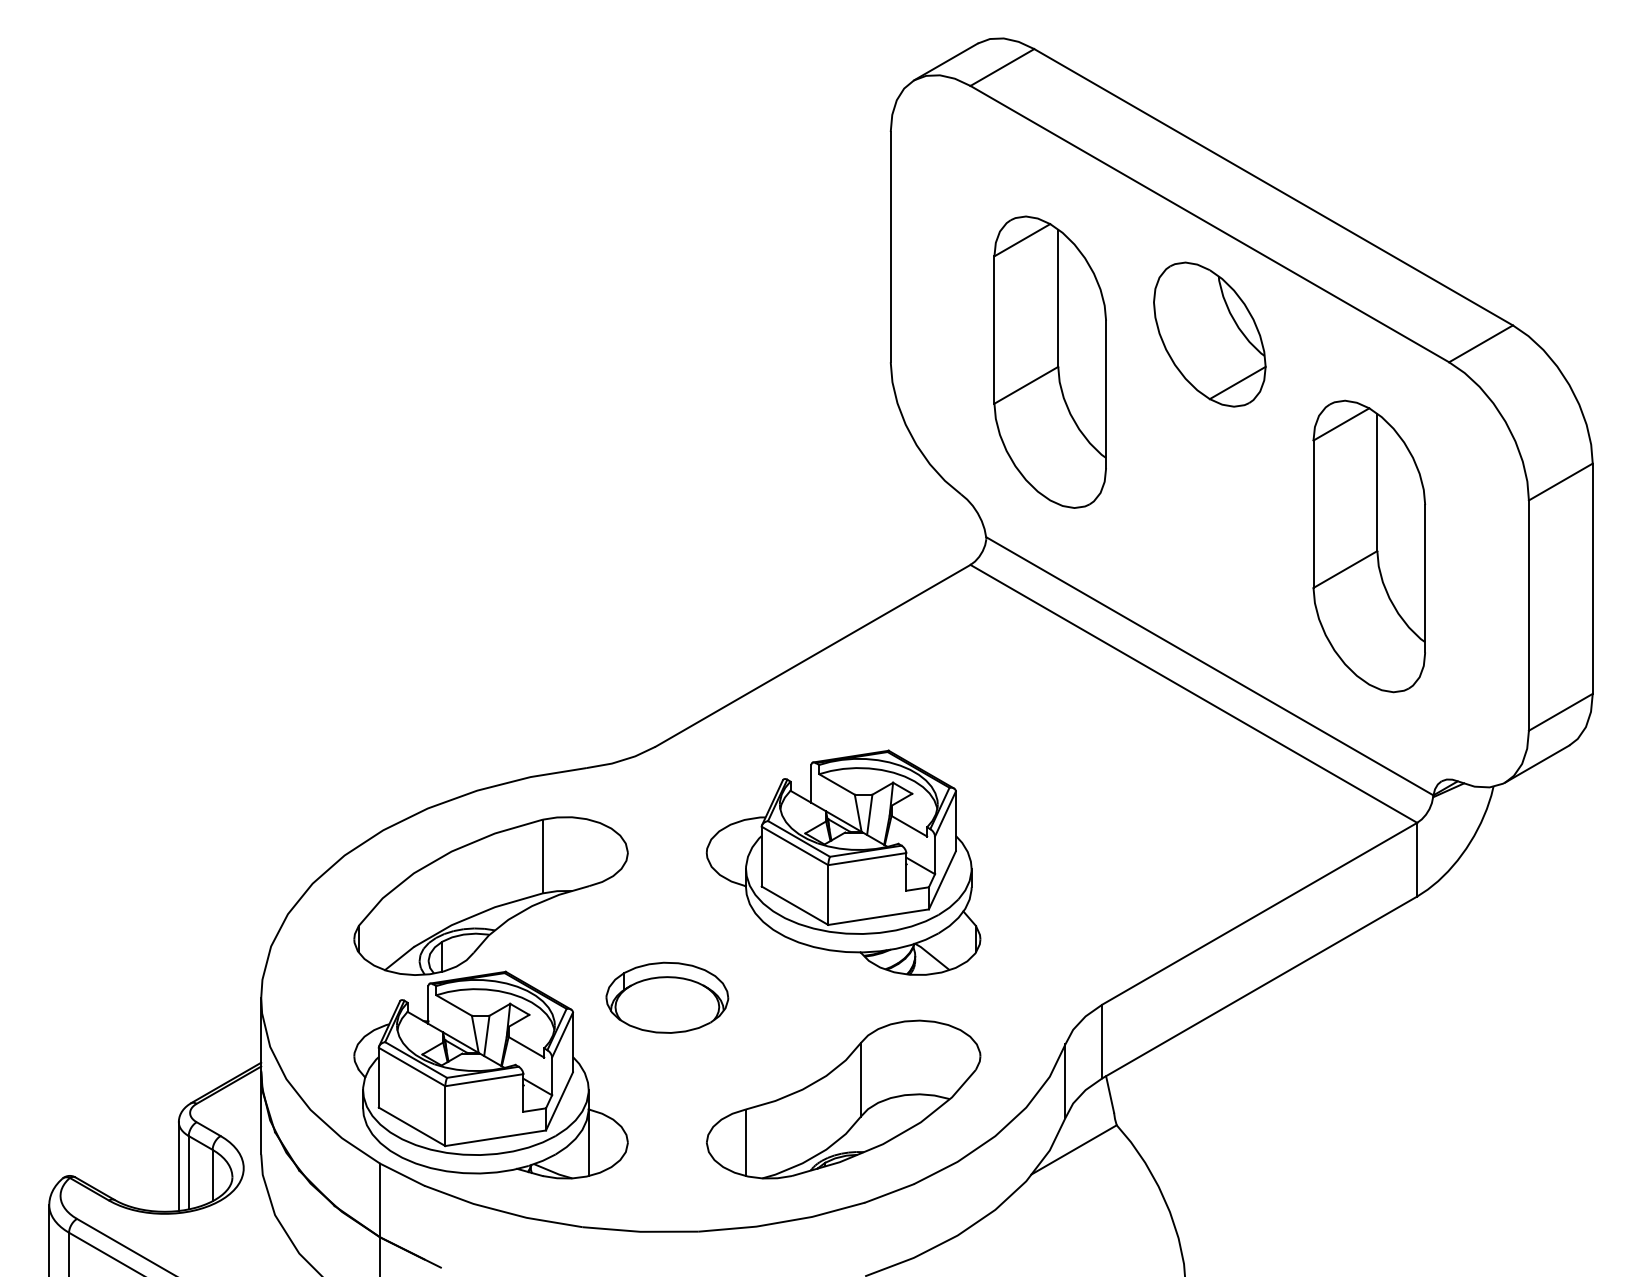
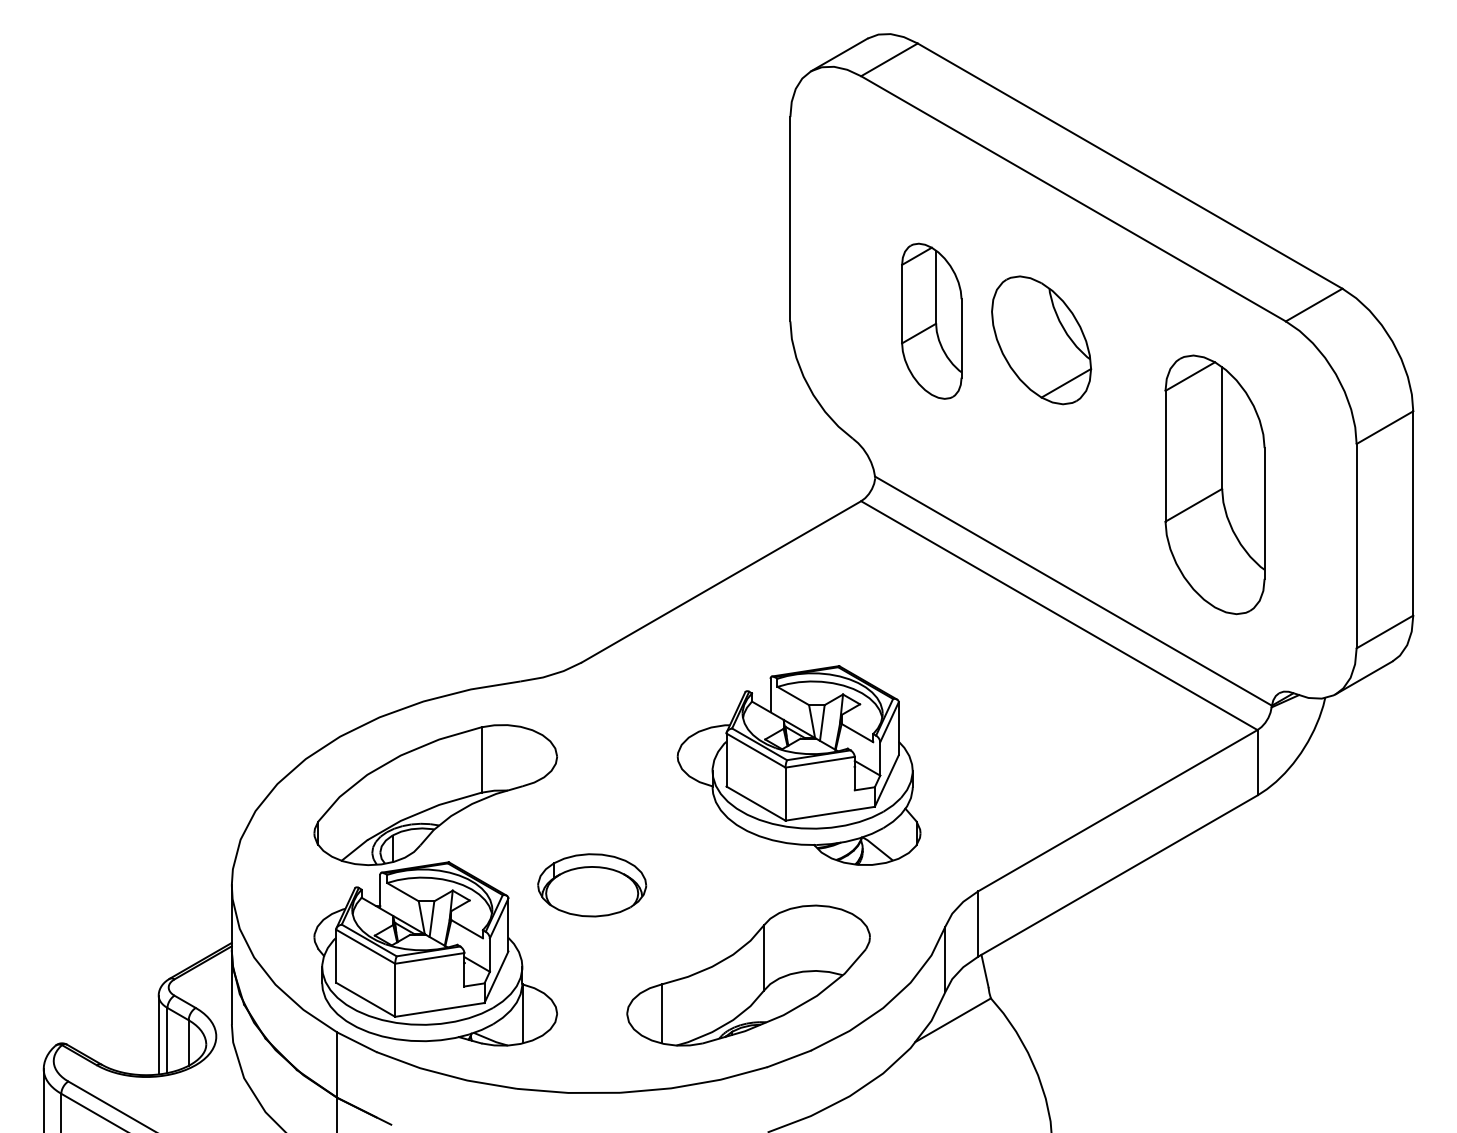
part: (1209, 334) -> (1041, 340), moved
part: (1049, 361) -> (931, 320), size x0.6
part: (843, 862) -> (799, 765), moved

